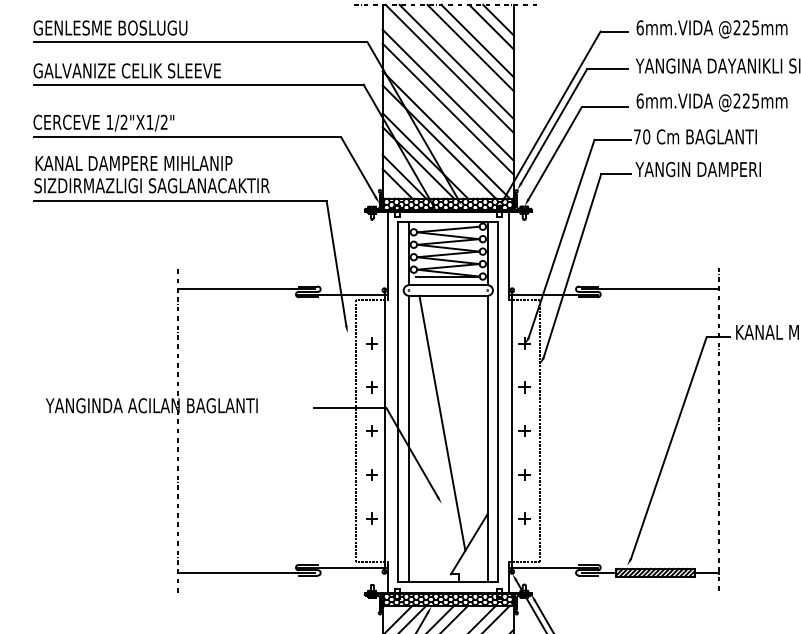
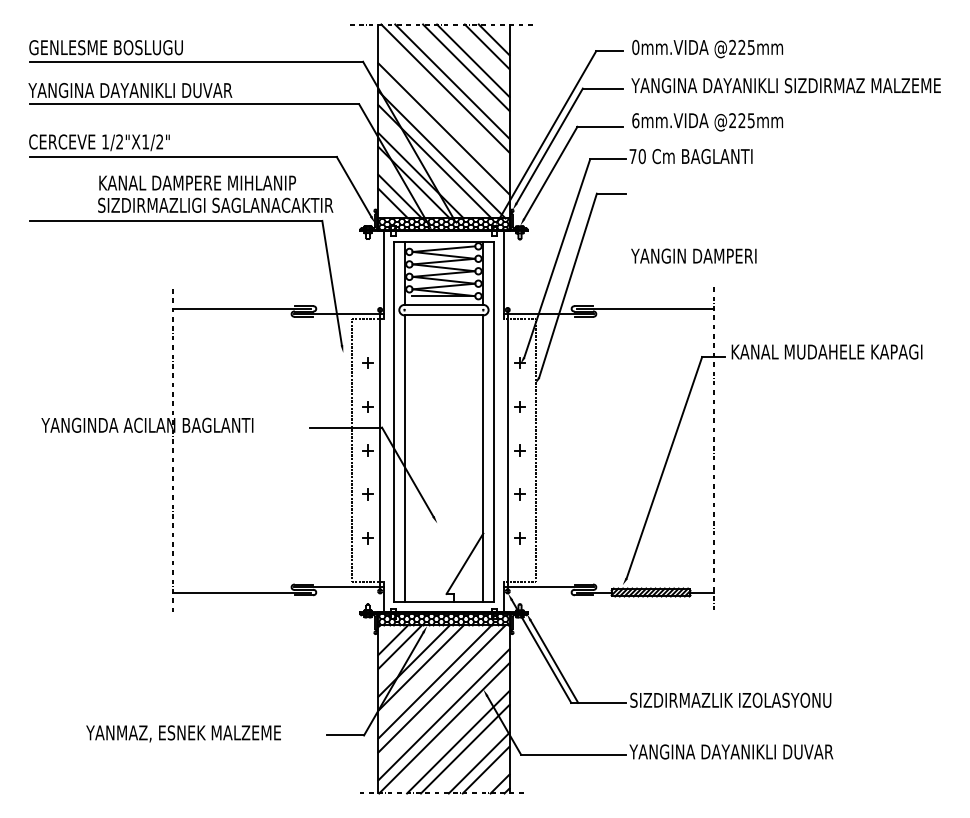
text: (639, 27) -> (635, 47), 6mm.VIDA -> 0mm.VIDA
text: (134, 70) -> (130, 90), GALVANIZE CELIK SLEEVE -> YANGINA DAYANIKLI DUVAR
line: (447, 94) -> (443, 114), removed
text: (697, 168) -> (693, 255), moved
text: (151, 173) -> (215, 193), moved
line: (441, 422) -> (437, 442), removed

